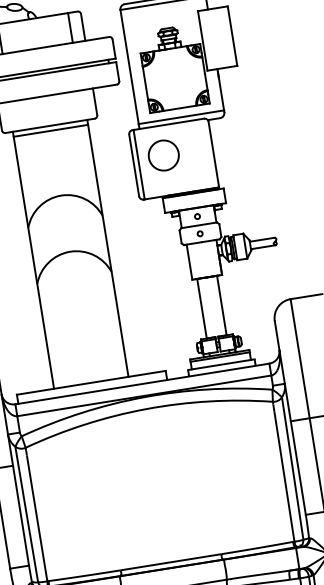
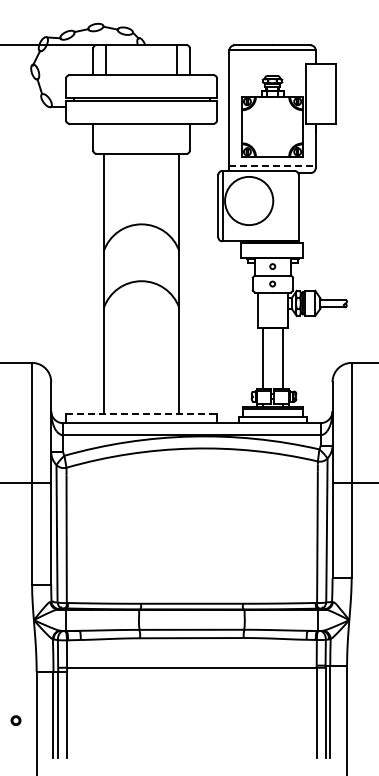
line: (182, 116) -> (273, 165), solid -> dashed
line: (50, 130) -> (141, 158), removed
circle: (164, 154) -> (249, 200), size x1.6
line: (92, 382) -> (142, 413), solid -> dashed

